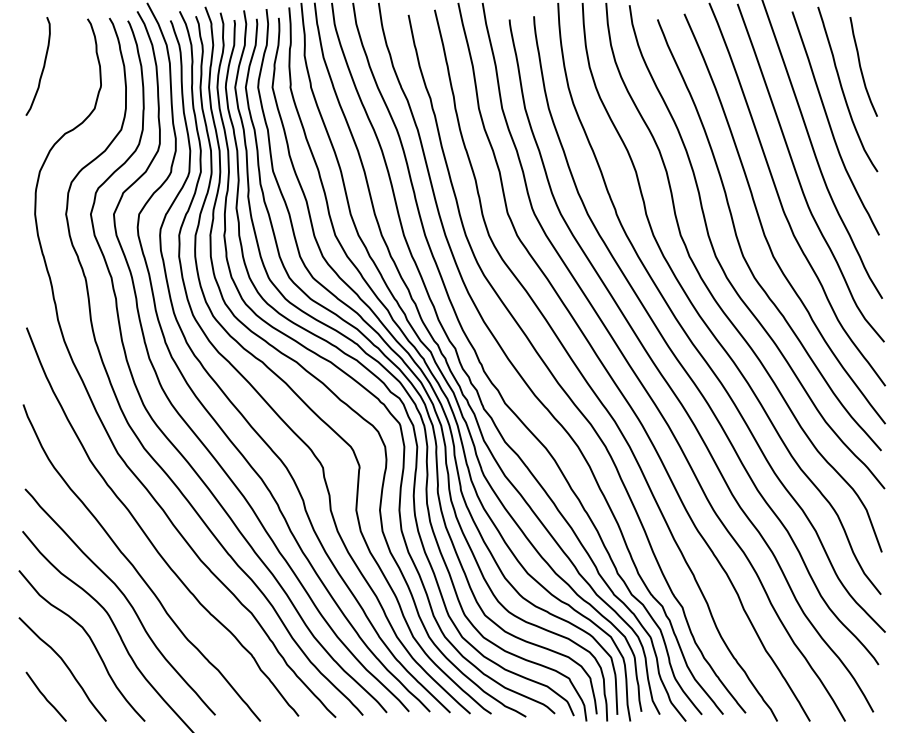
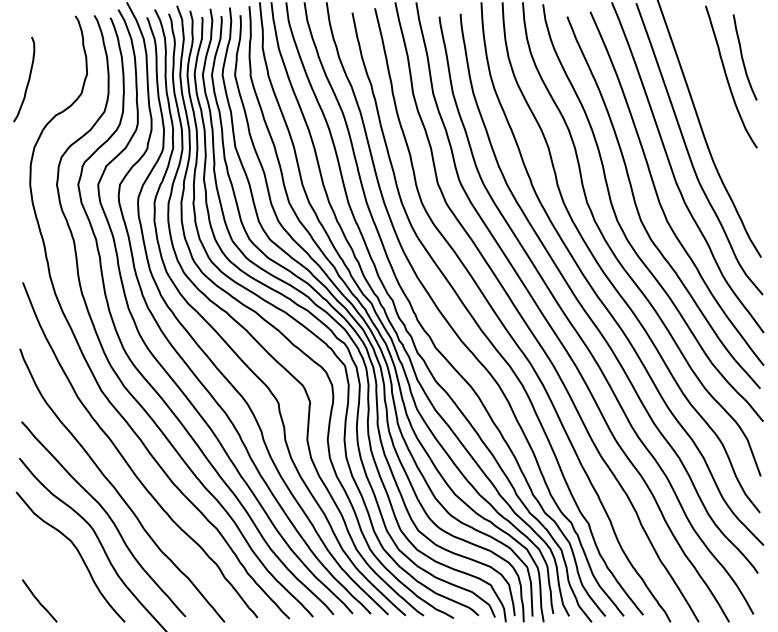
curve: (42, 67) -> (27, 80), moved
curve: (830, 123) -> (716, 106), removed
curve: (66, 667) -> (57, 575), removed

